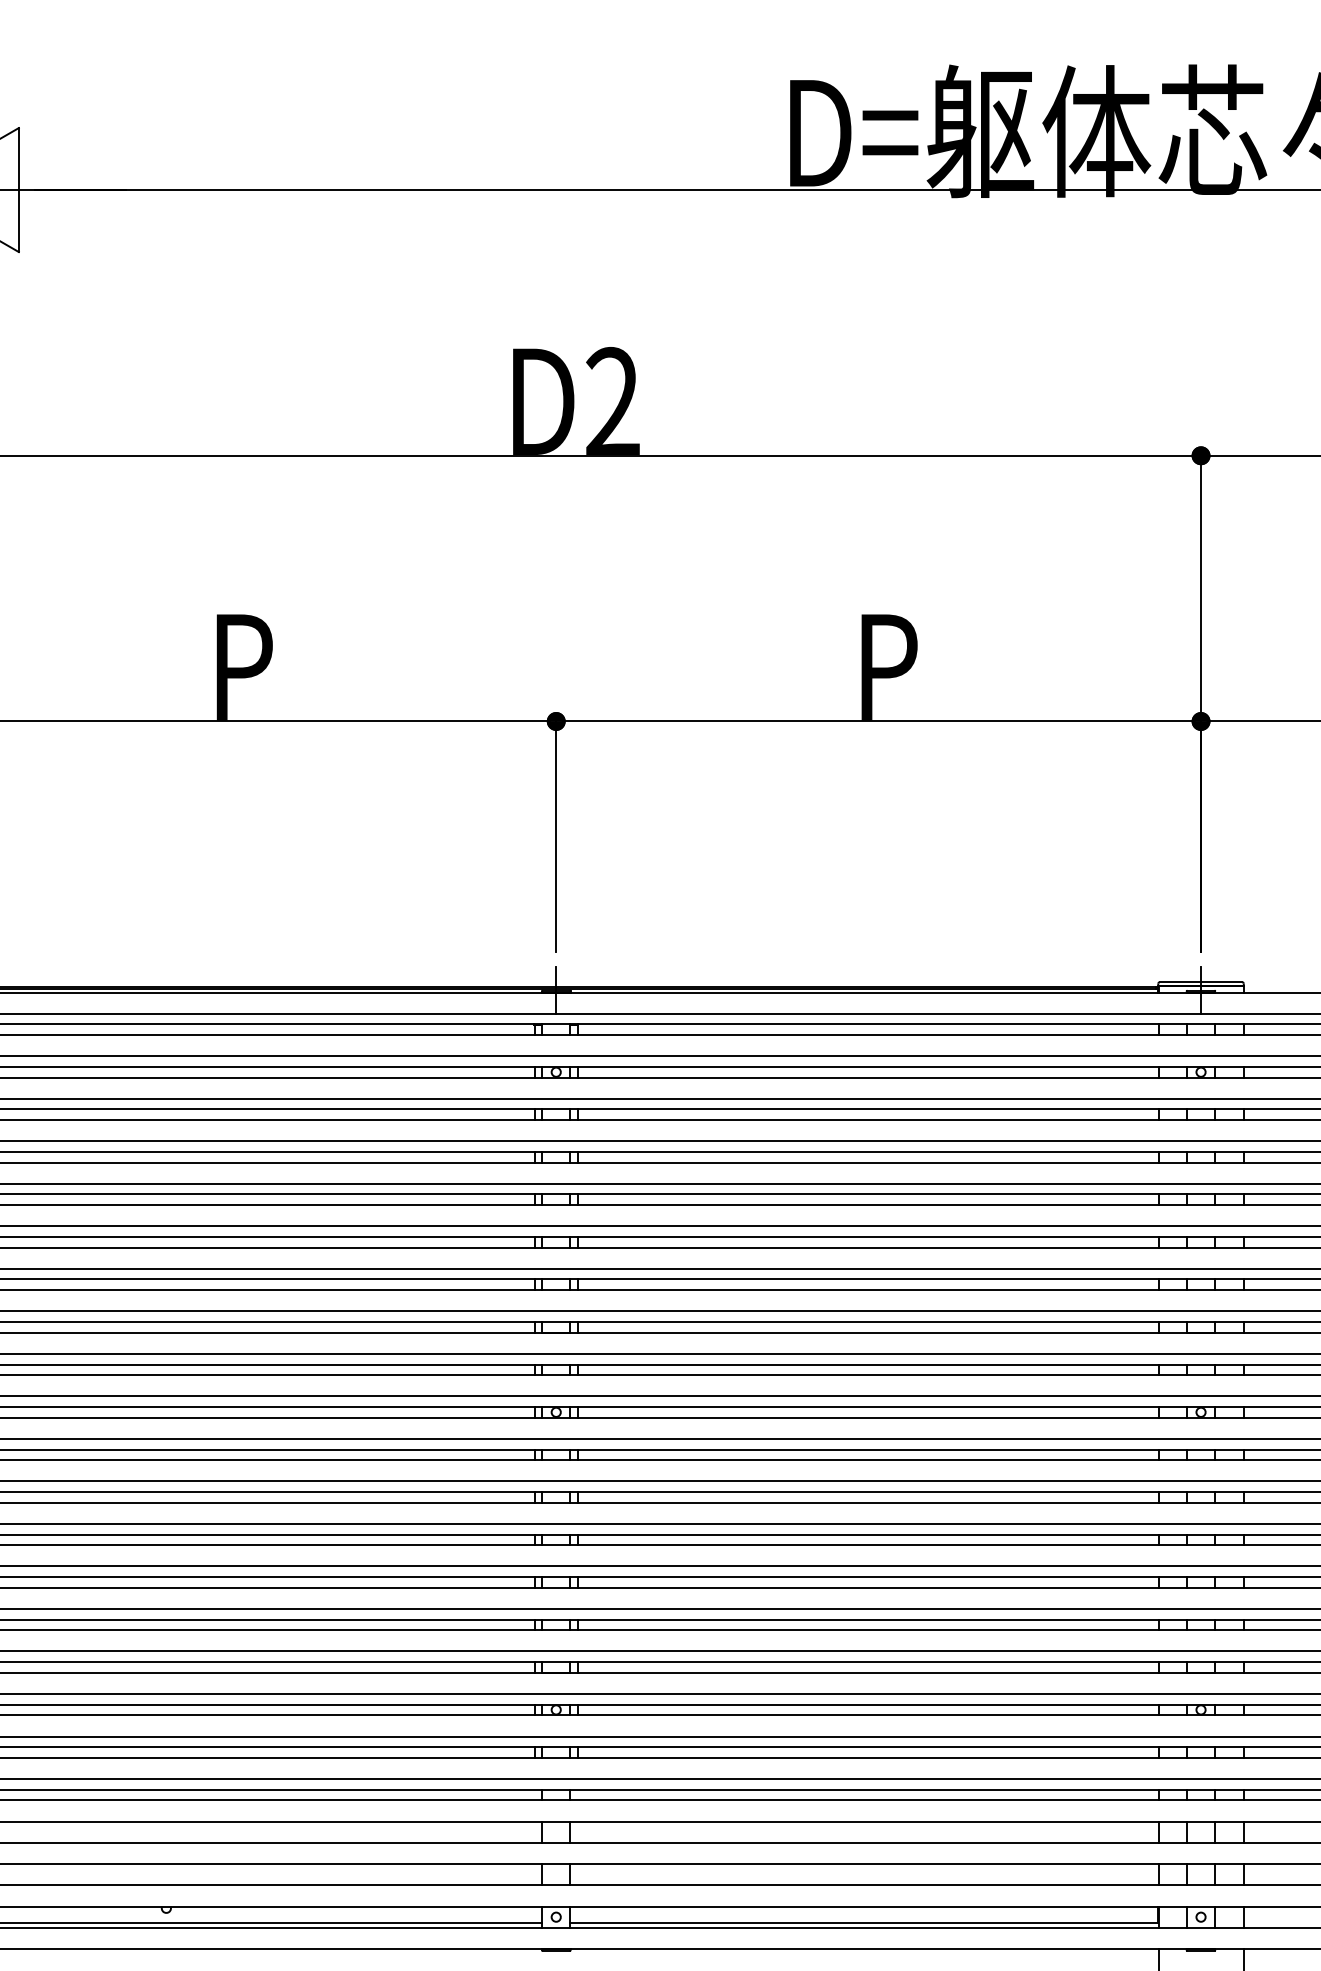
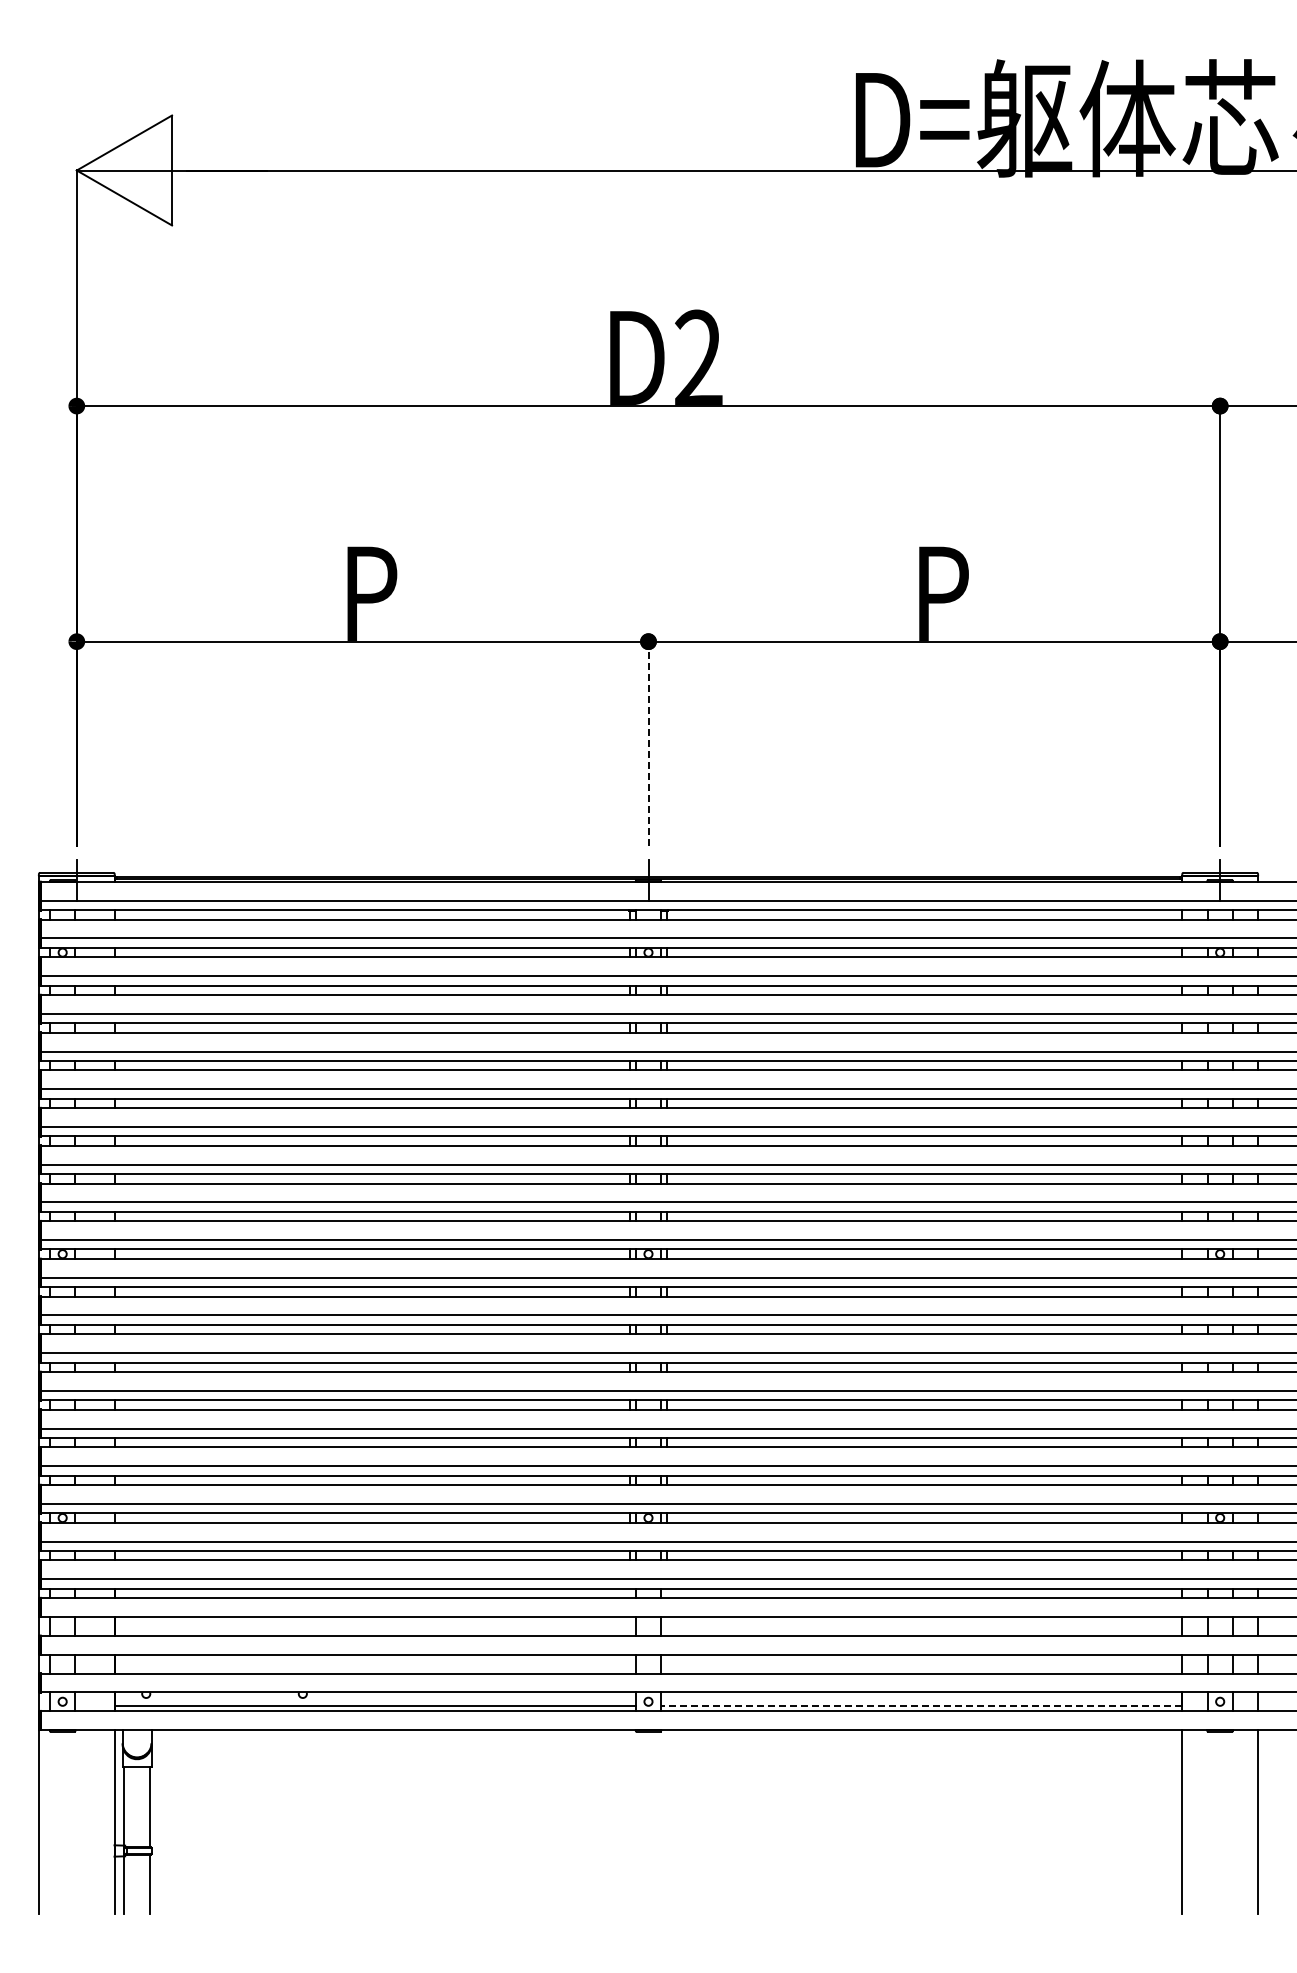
line: (556, 835) -> (648, 742), solid -> dashed
line: (864, 1922) -> (921, 1706), solid -> dashed

